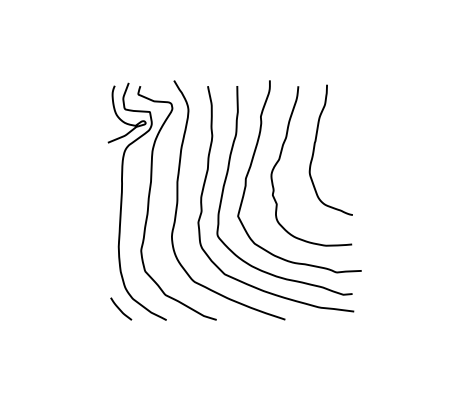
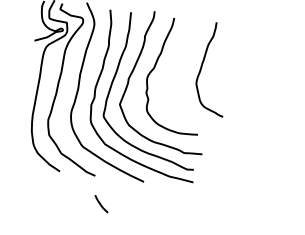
curve: (315, 146) -> (202, 64), moved
curve: (120, 308) -> (101, 203), moved

